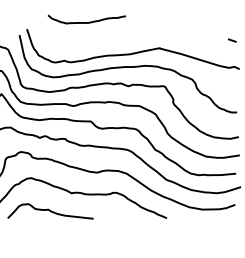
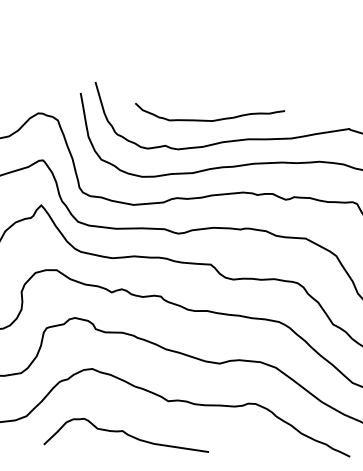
curve: (86, 22) -> (208, 120), moved

